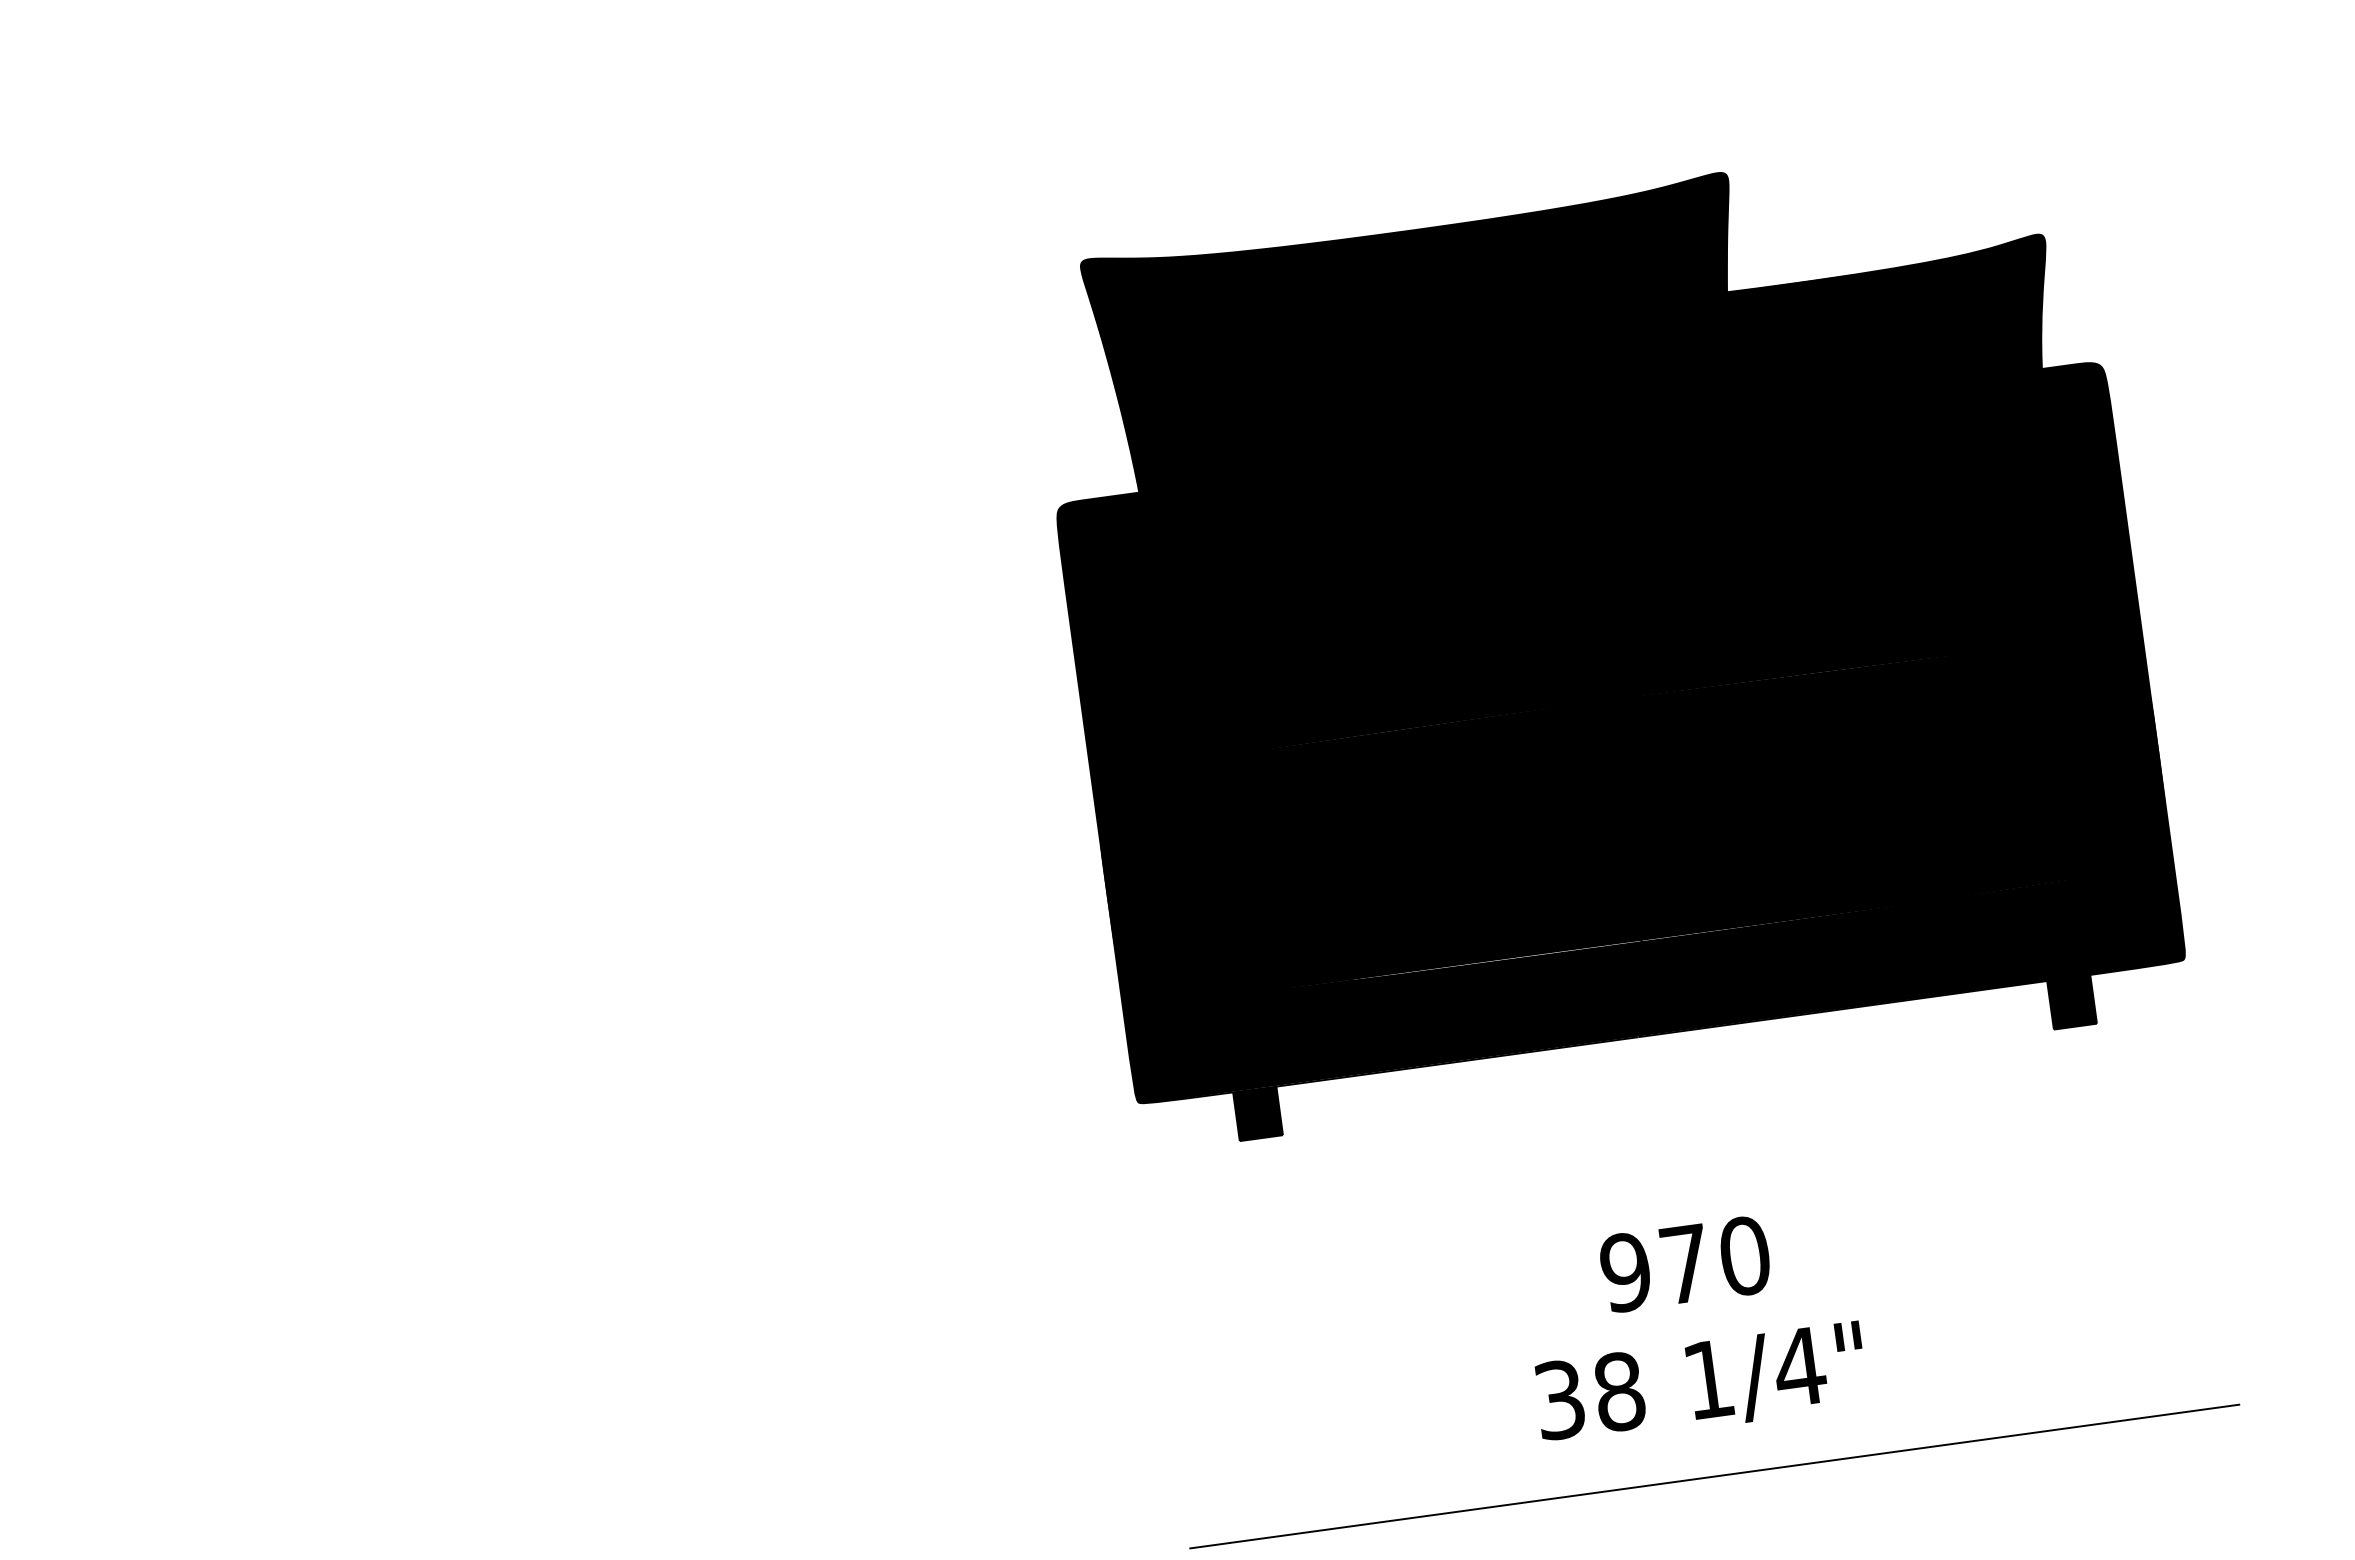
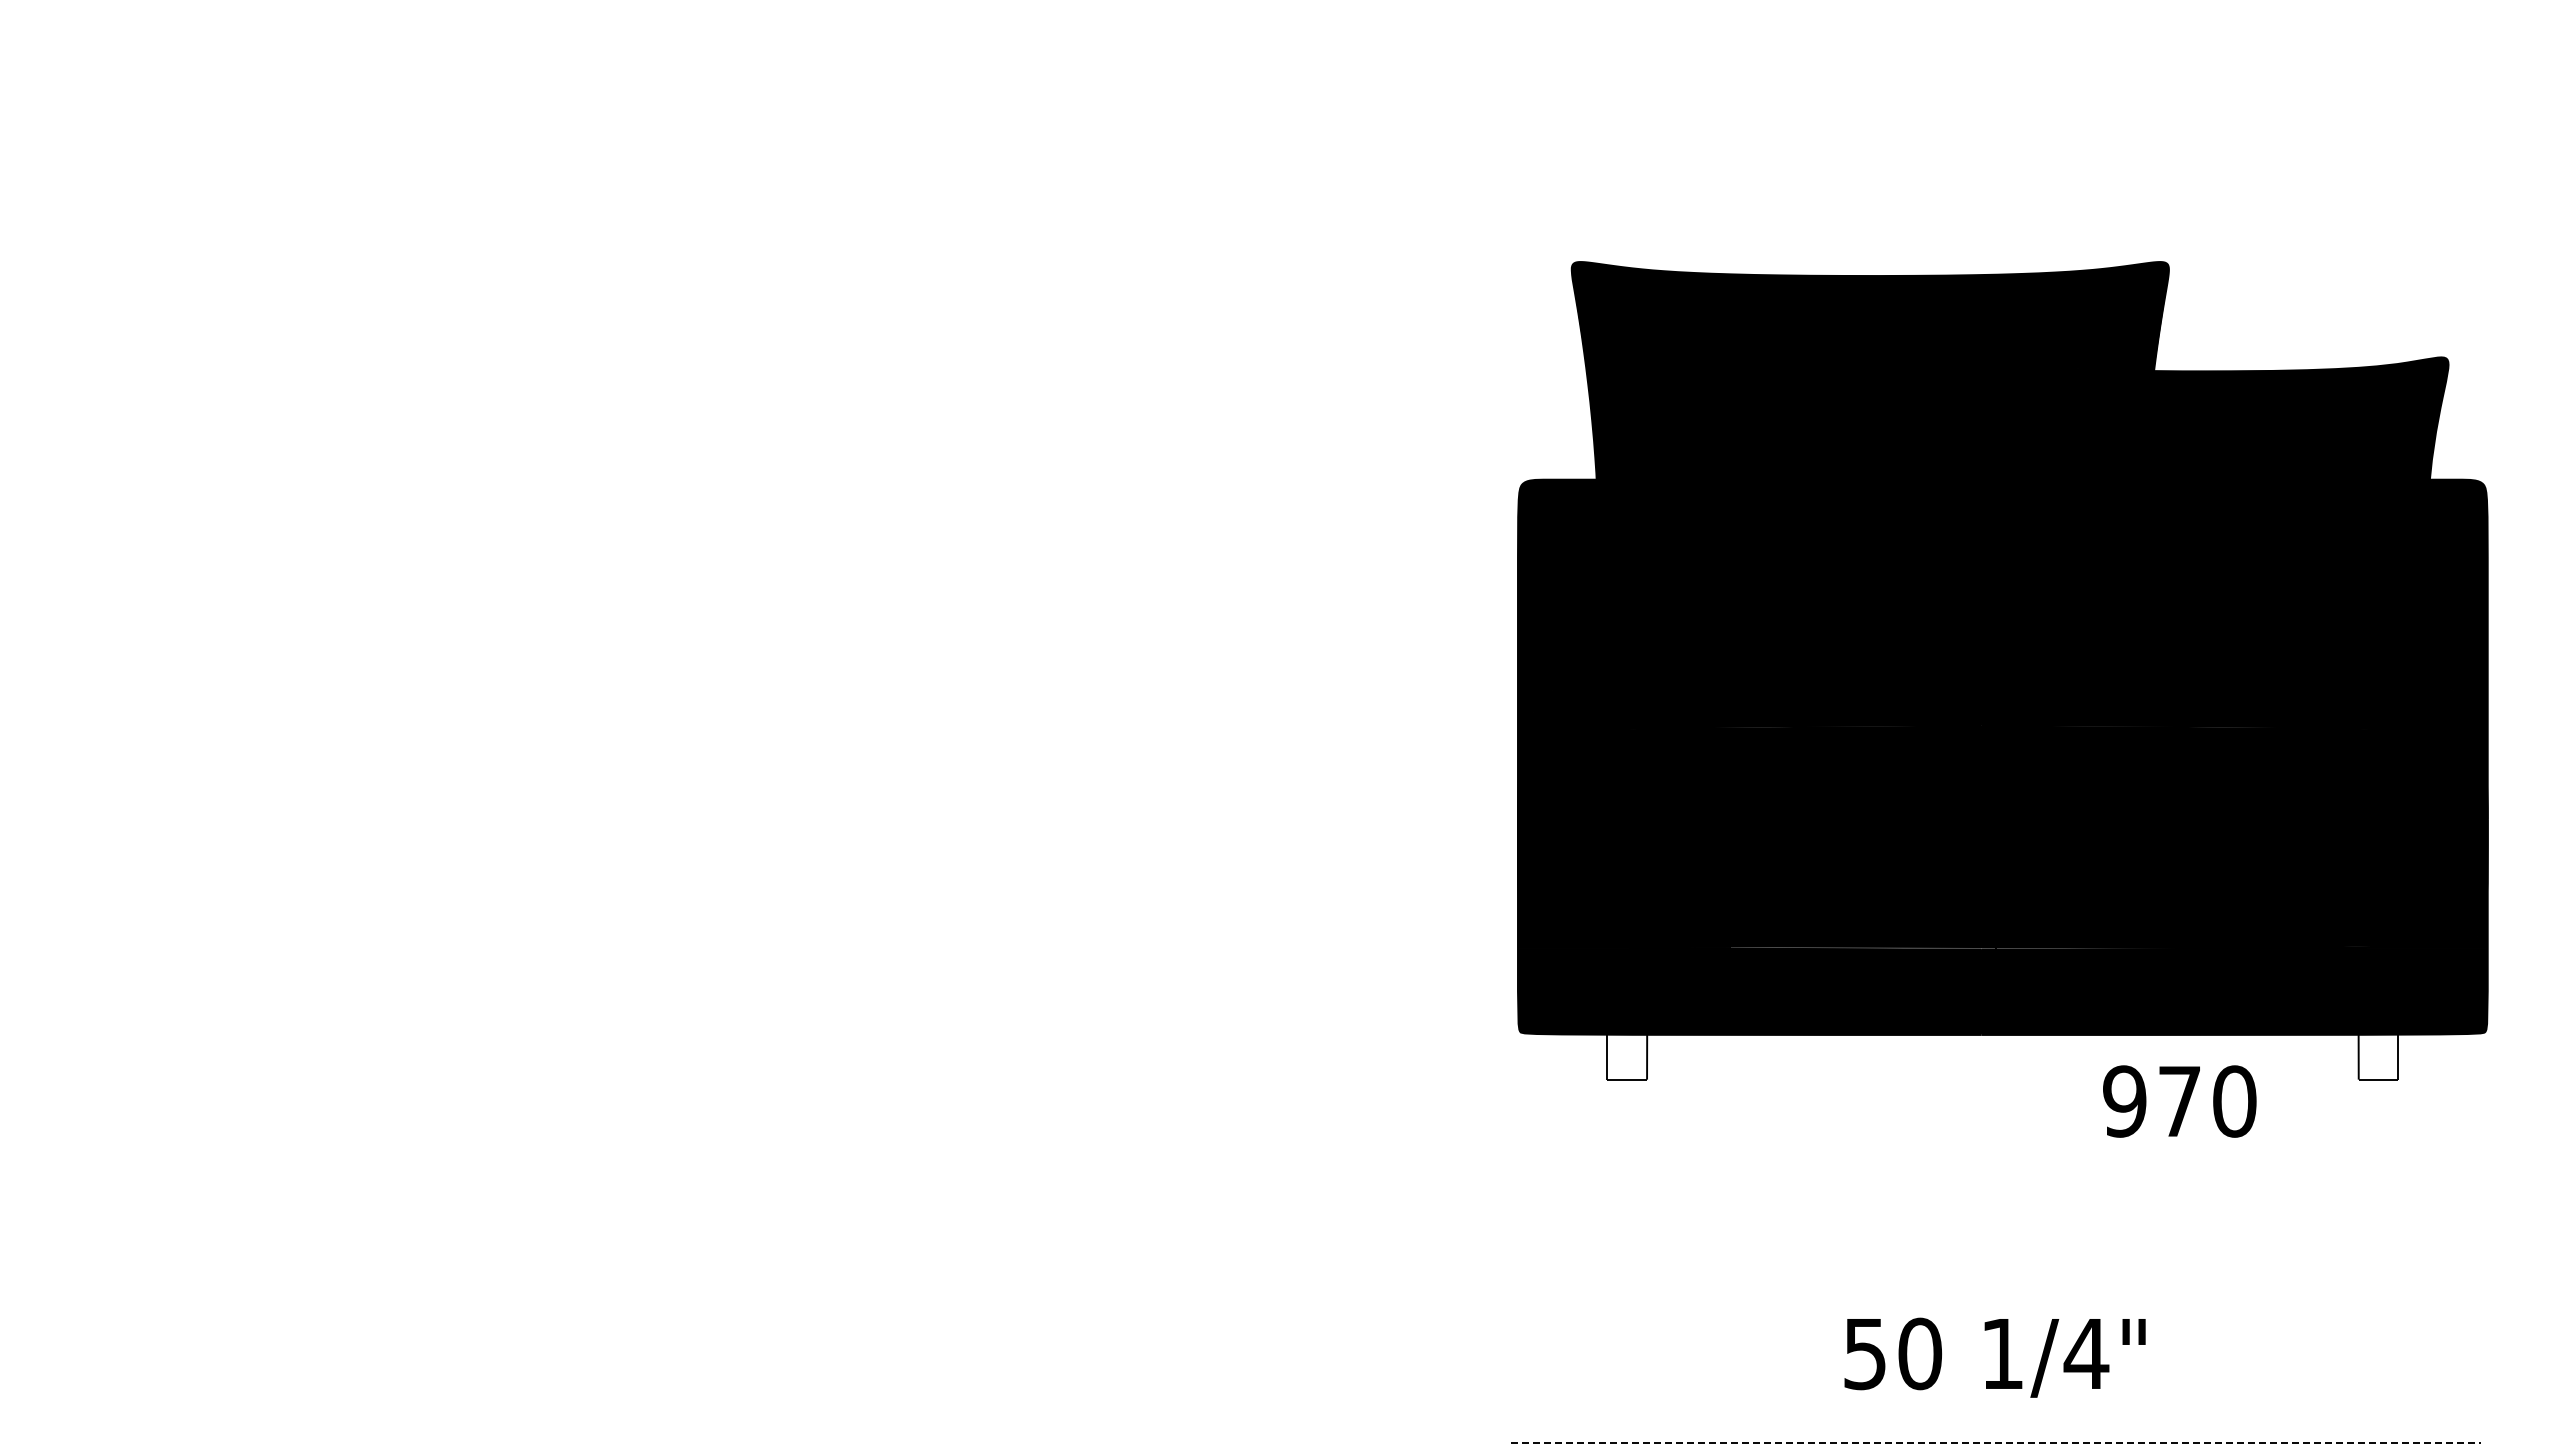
fill: (2071, 1001) -> (2378, 1056), removed
fill: (1258, 1113) -> (1627, 1056), removed
text: (1685, 1264) -> (2179, 1101), moved
text: (1590, 1395) -> (1893, 1353), 38 -> 50
line: (1714, 1476) -> (1995, 1442), solid -> dashed

